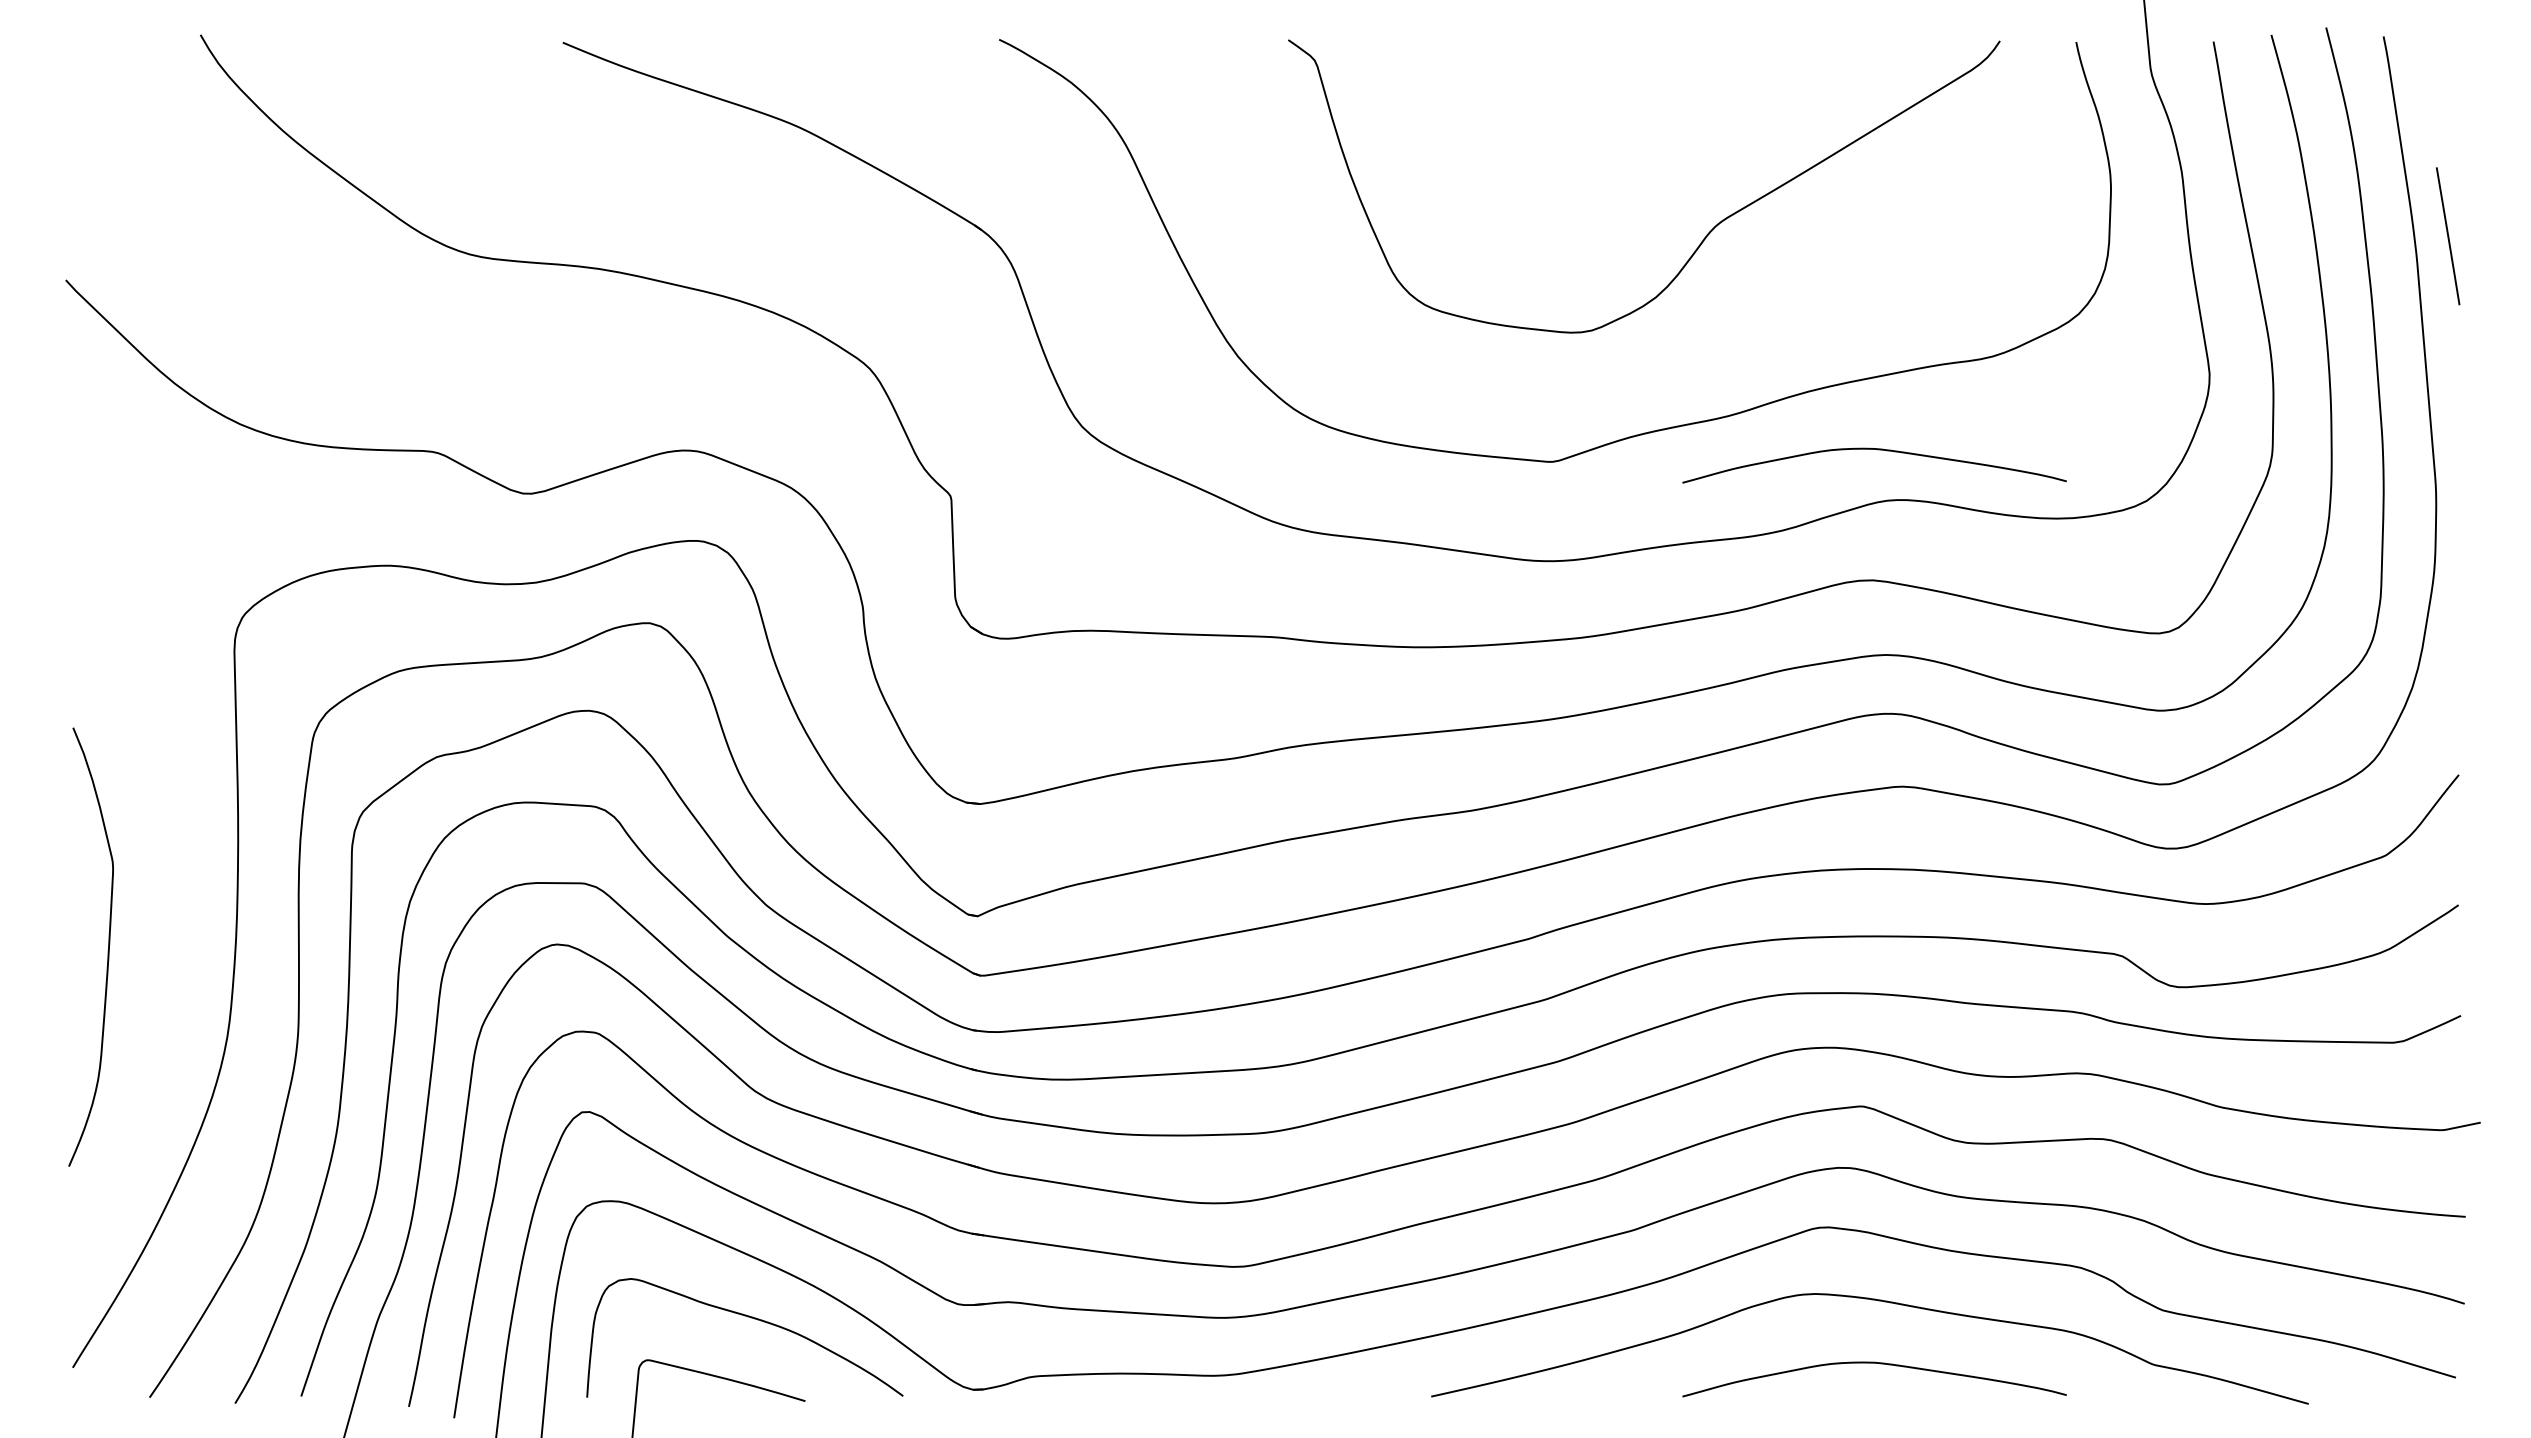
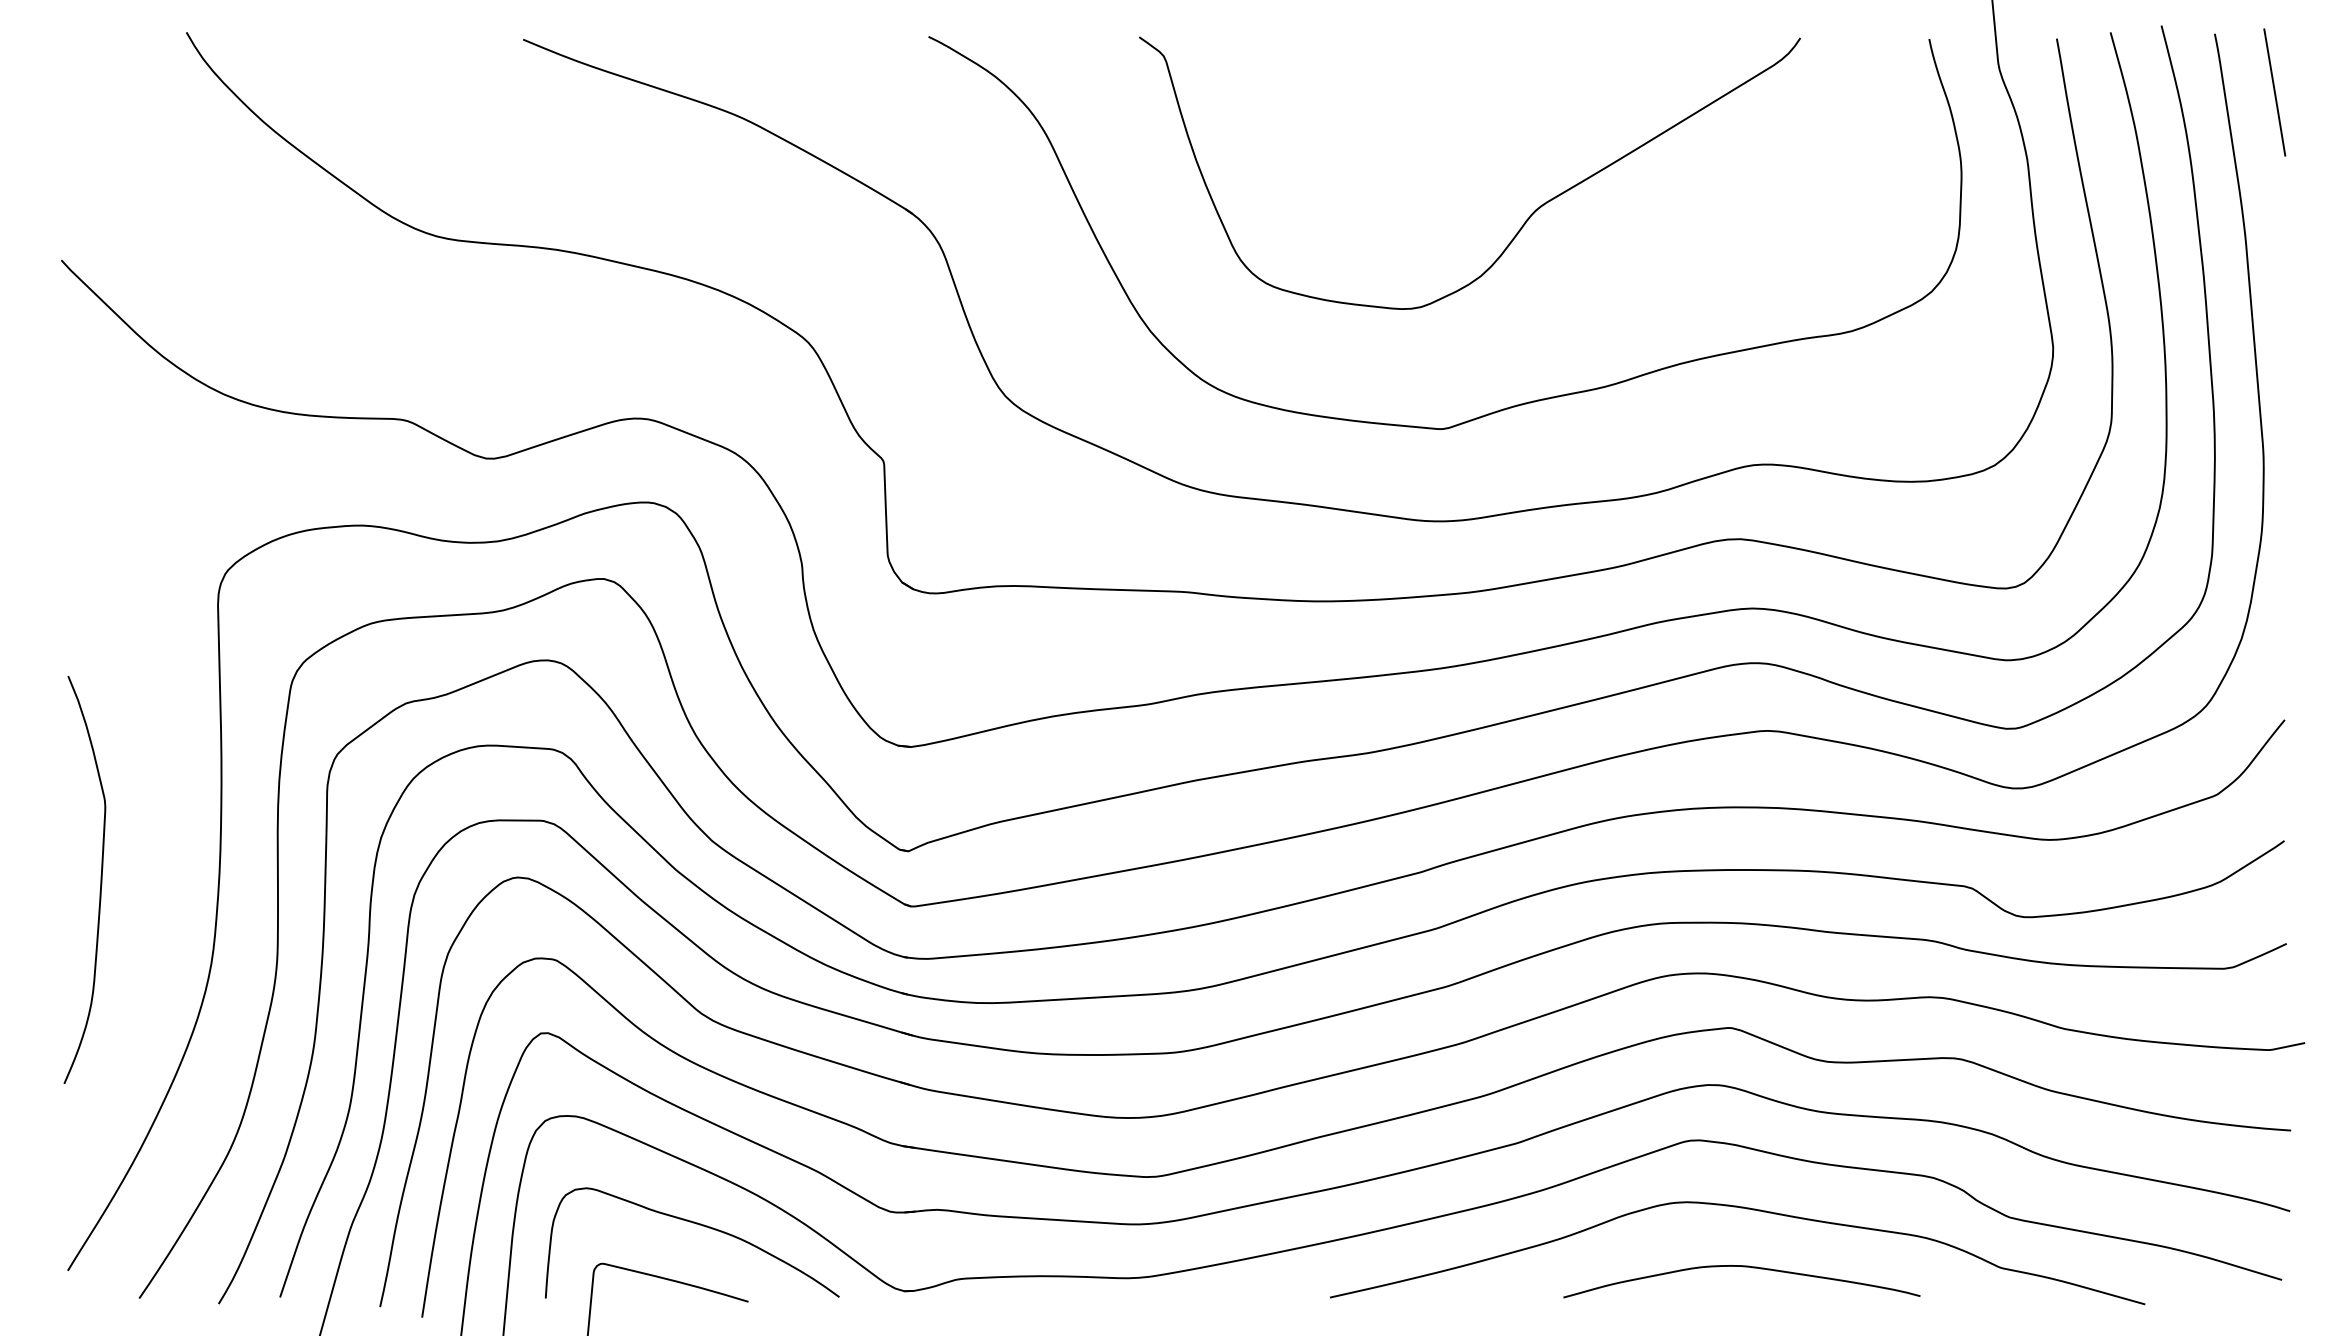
line: (2447, 236) -> (2274, 92), moved
curve: (1704, 237) -> (1525, 220), moved
curve: (1876, 450) -> (1743, 418), removed

